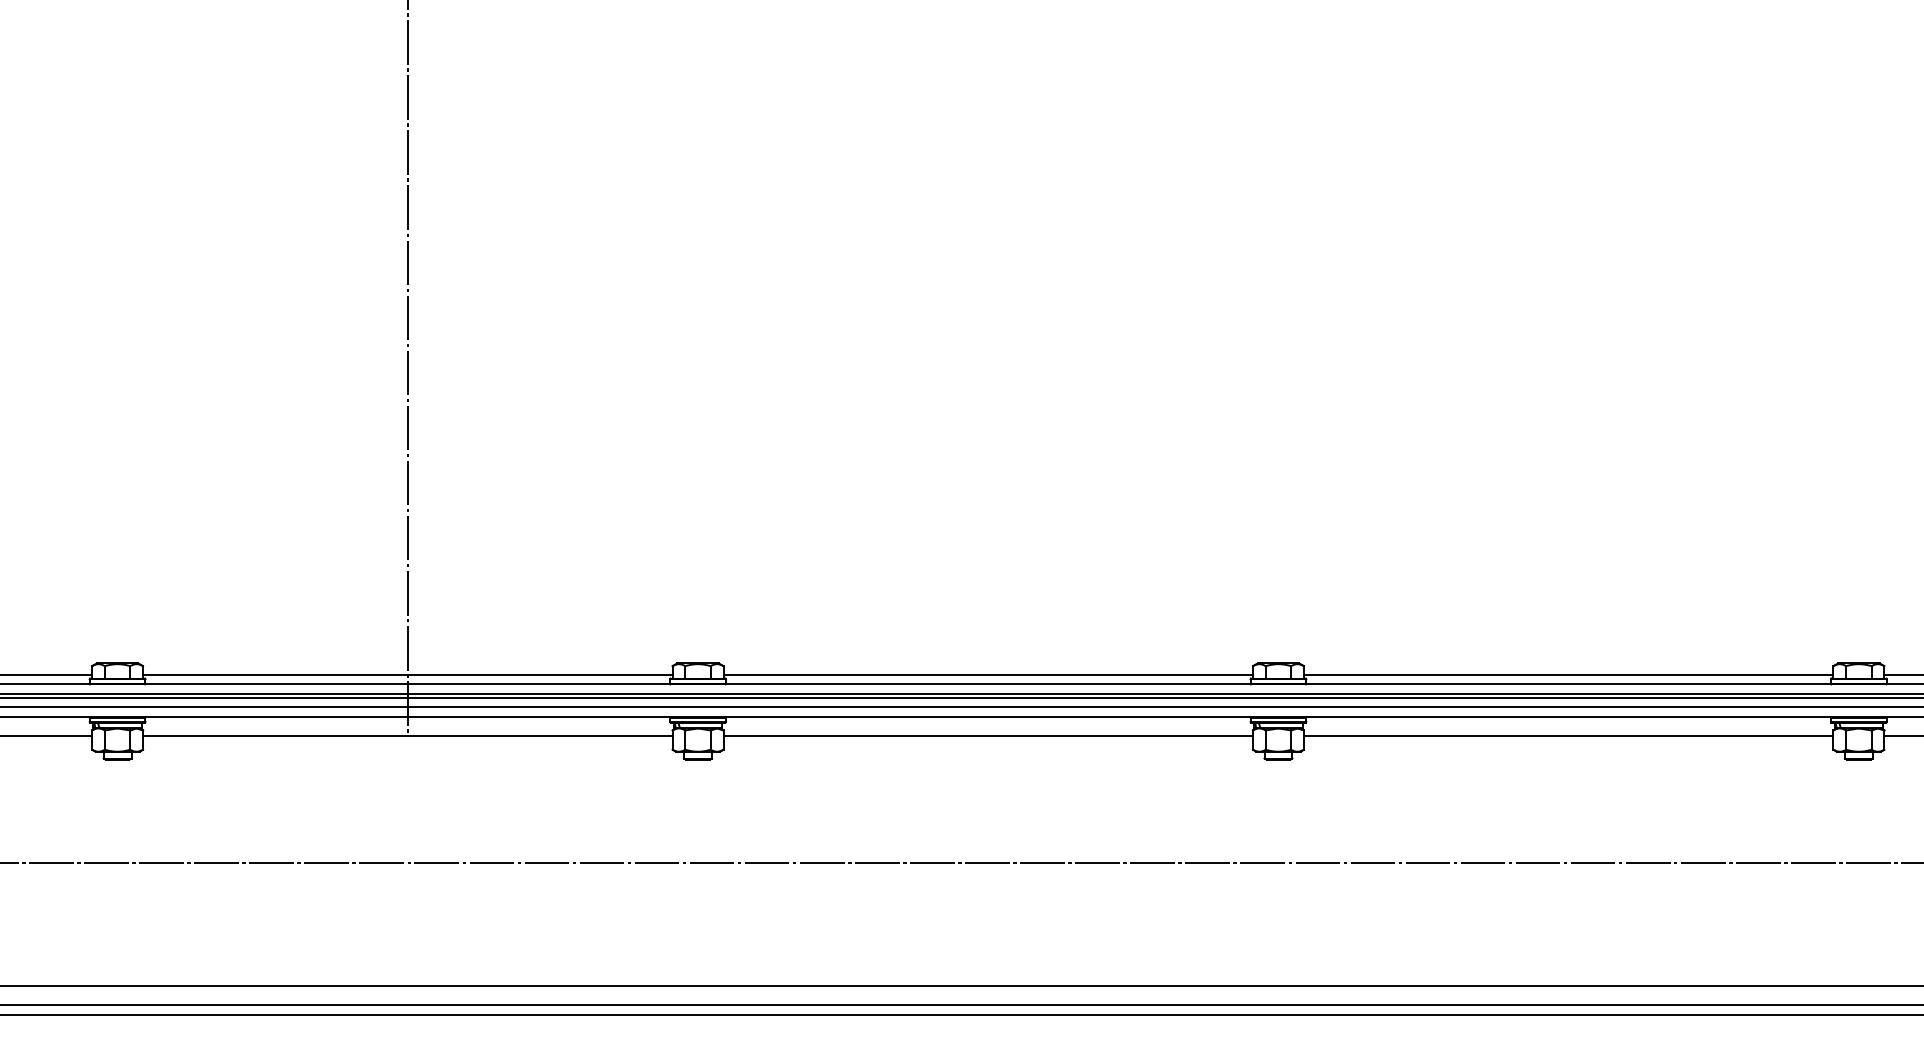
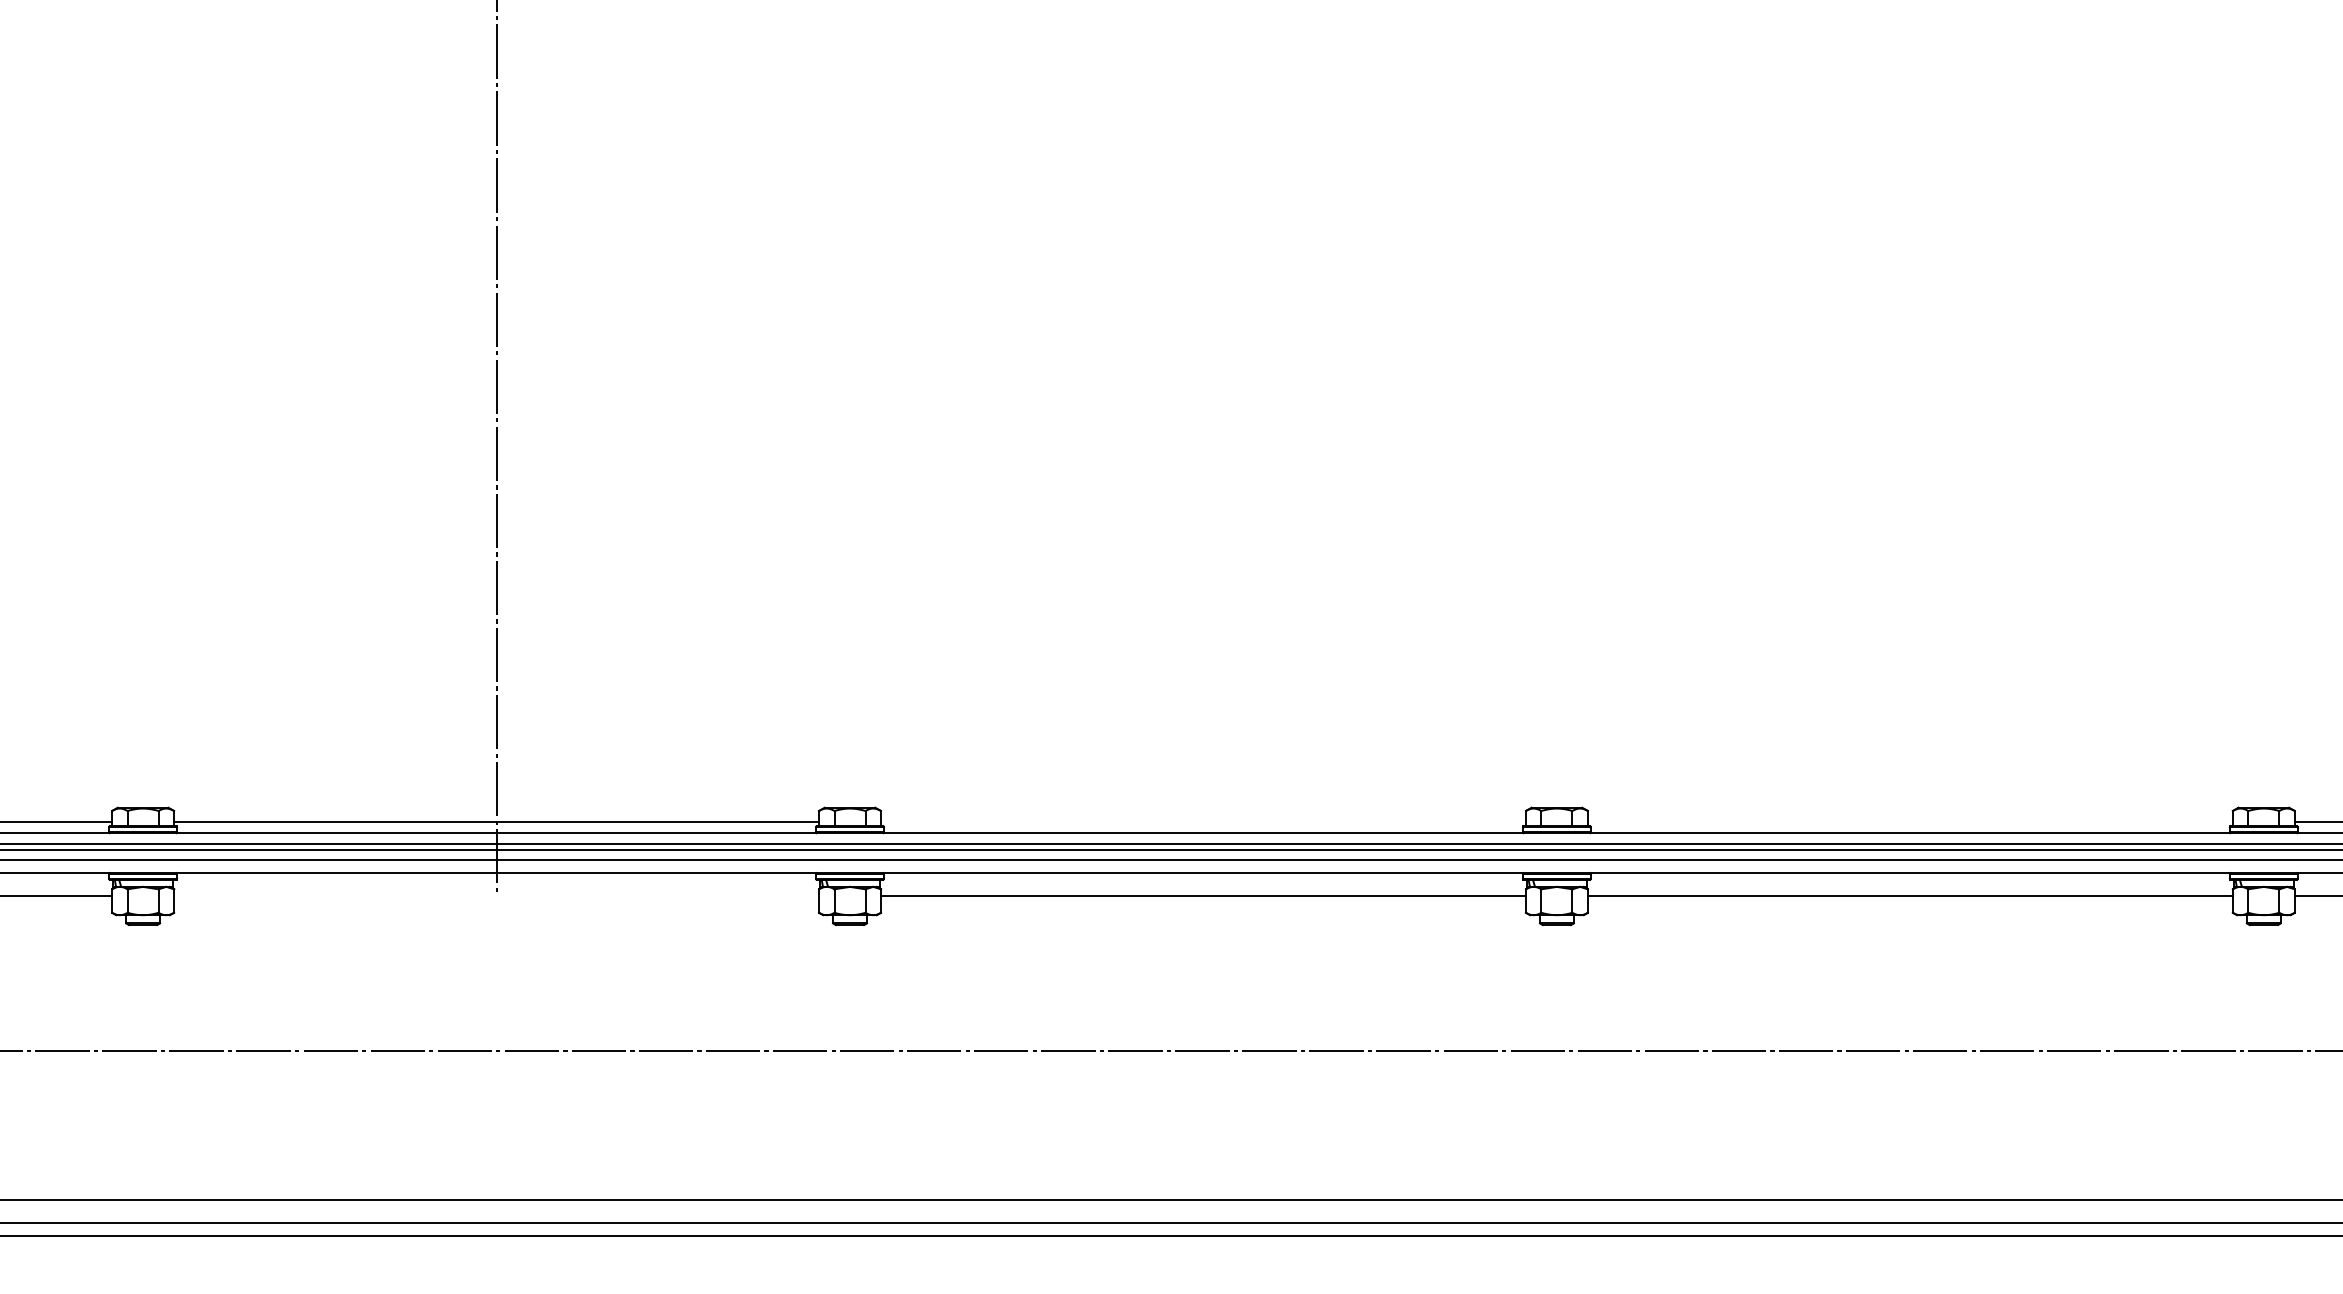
line: (988, 674) -> (1203, 821), removed
line: (1567, 674) -> (1909, 821), removed
line: (407, 735) -> (496, 895), removed

